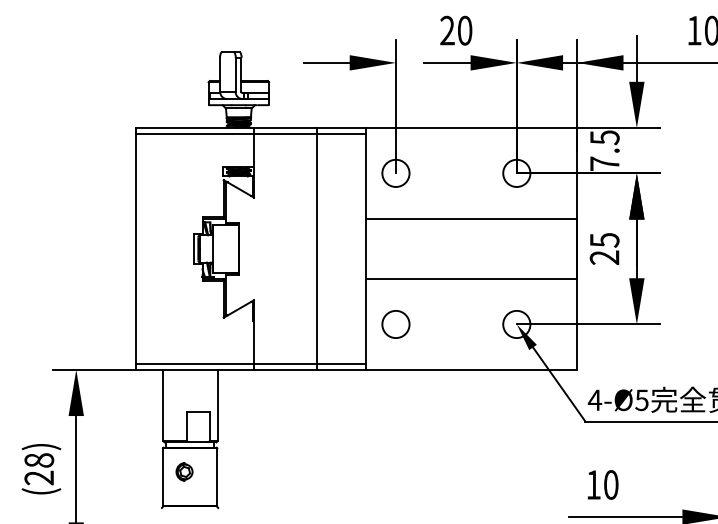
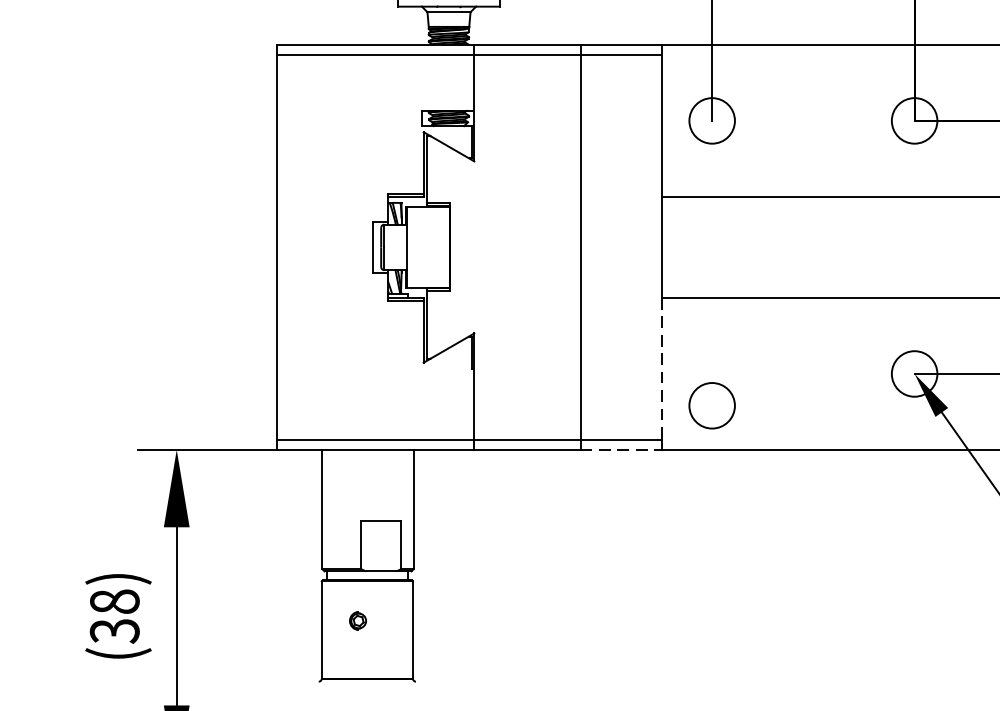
line: (365, 321) -> (661, 368), solid -> dashed
circle: (395, 324) -> (711, 405), moved
line: (342, 369) -> (622, 449), solid -> dashed
part: (184, 471) -> (358, 620), size x0.6
text: (39, 477) -> (115, 630), (28) -> (38)

